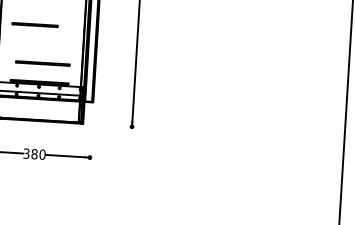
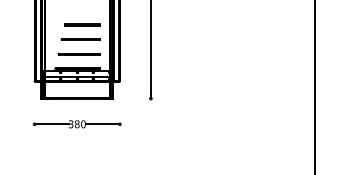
line: (35, 24) -> (82, 24), moved
line: (45, 44) -> (80, 39), added

